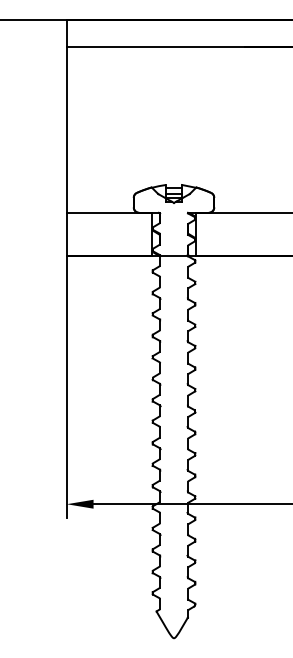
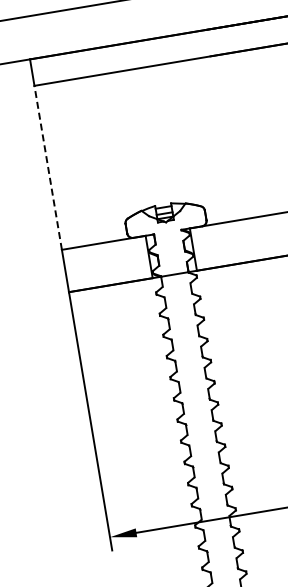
line: (66, 129) -> (47, 167), solid -> dashed

